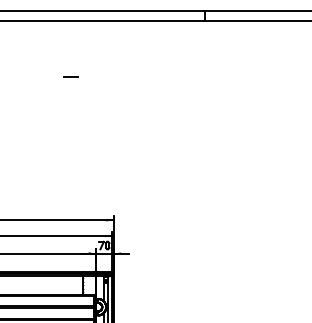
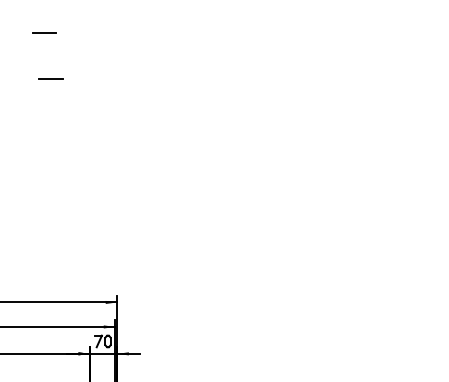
line: (66, 46) -> (43, 32), added

